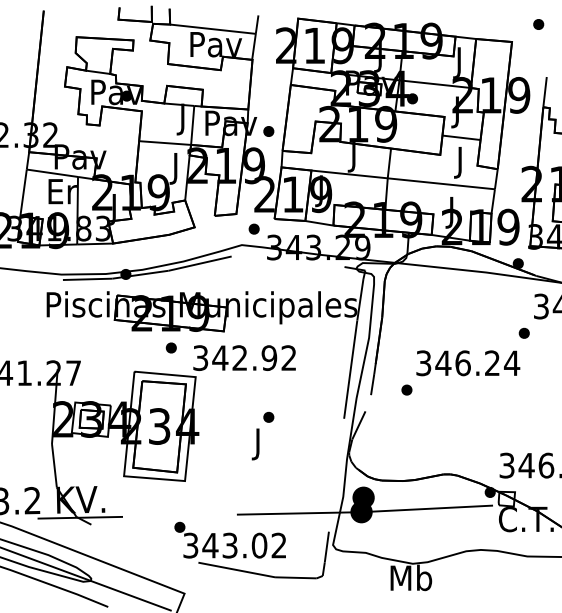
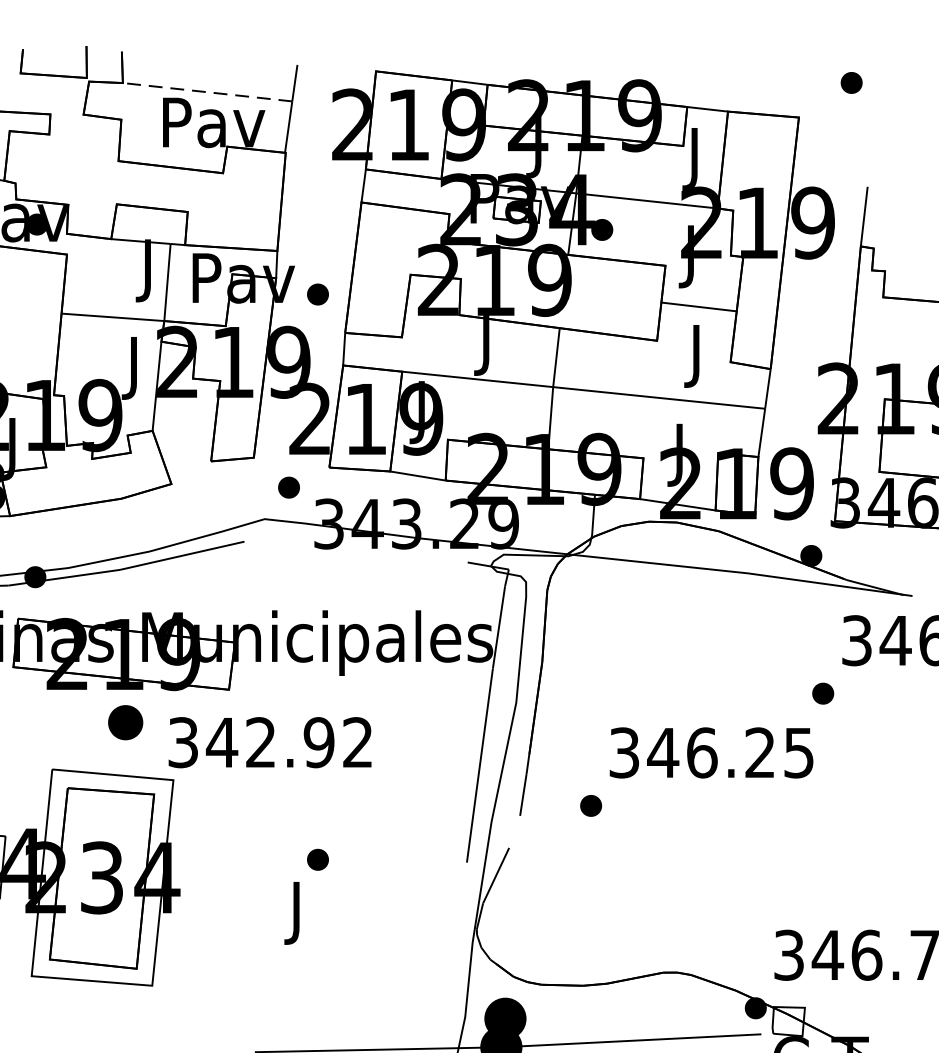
line: (212, 29) -> (206, 92), solid -> dashed
part: (170, 347) -> (123, 721), size x1.6
text: (511, 363) -> (797, 753), 346.24 -> 346.25

